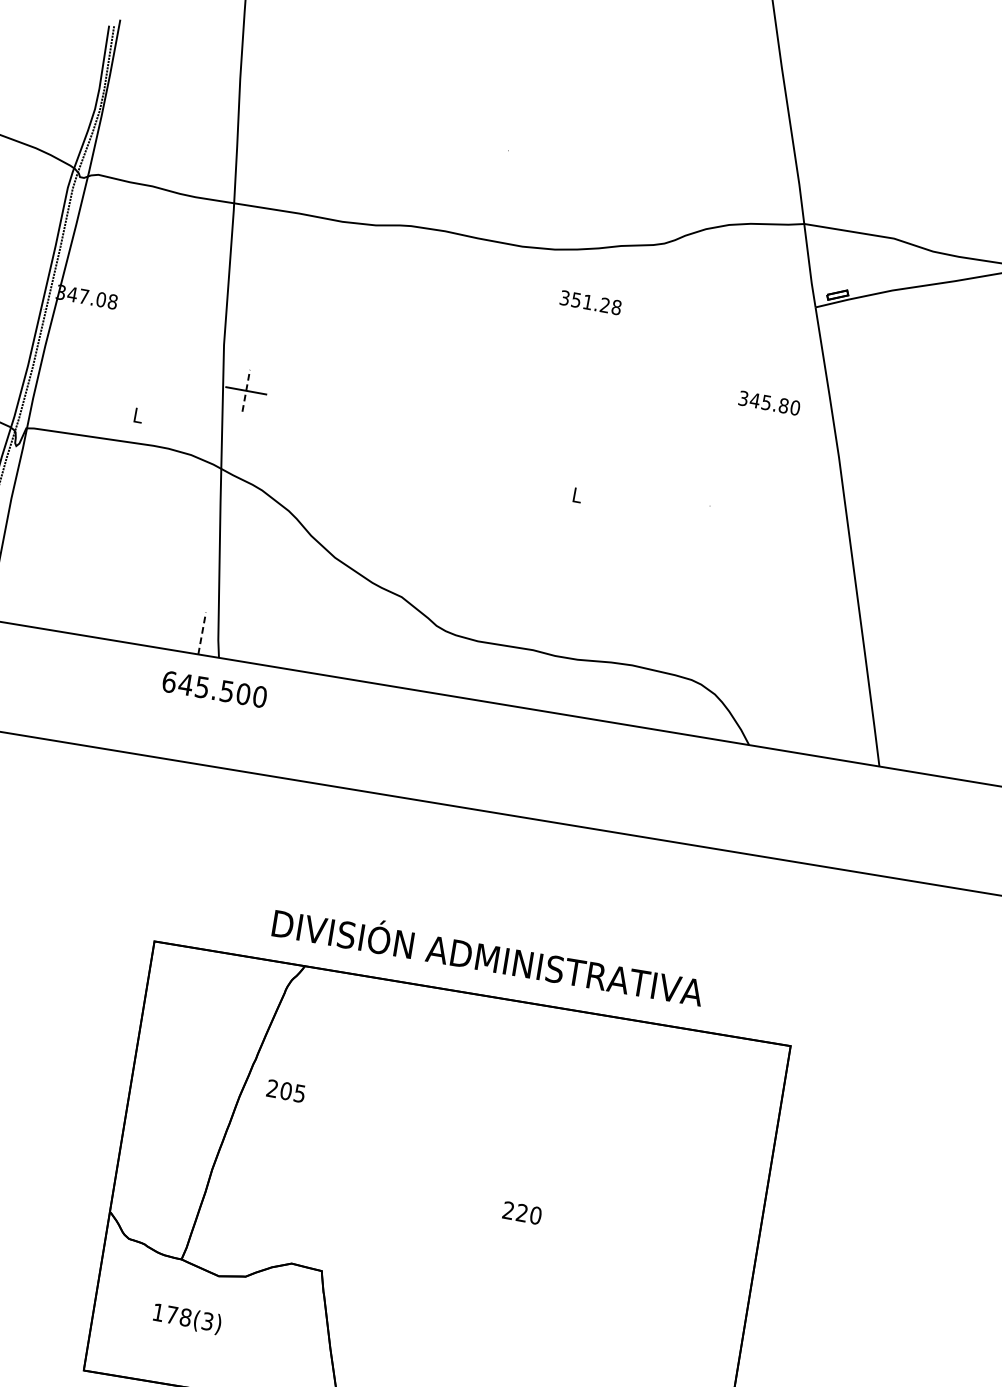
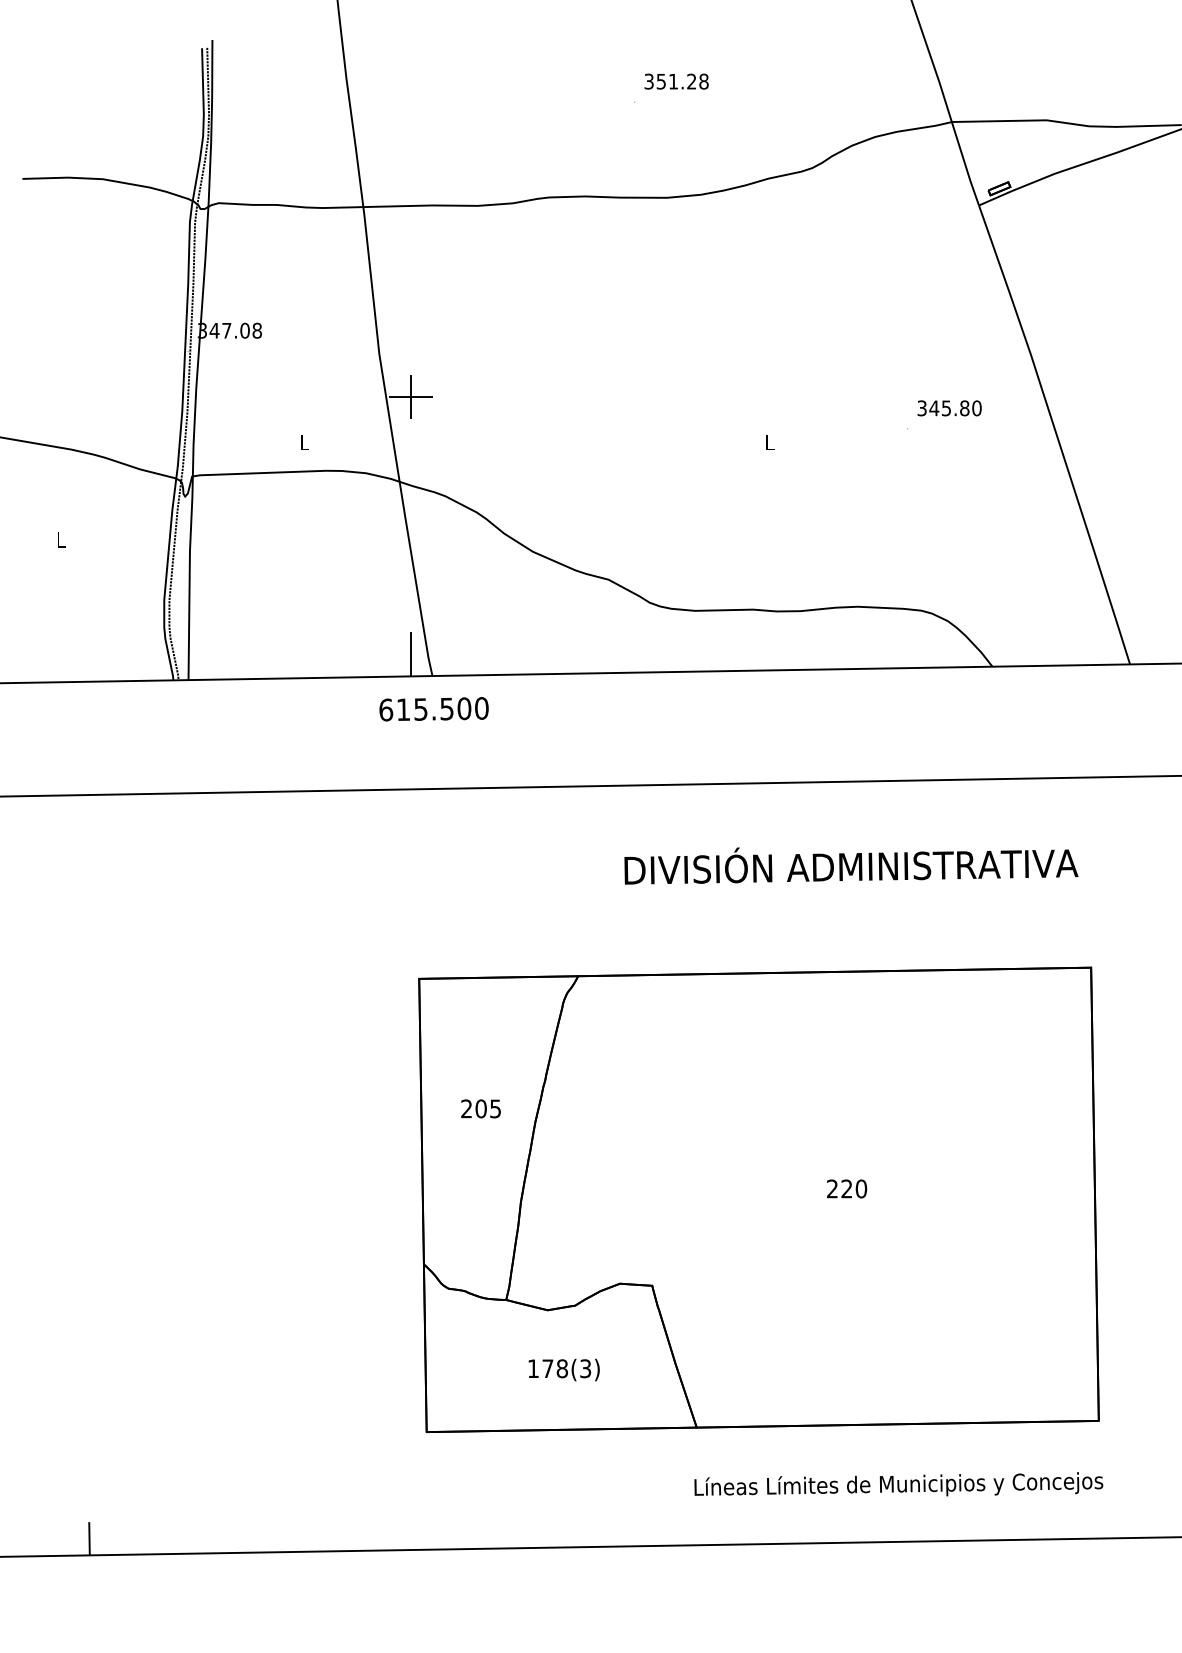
text: (590, 302) -> (676, 81), moved
line: (246, 390) -> (410, 396), dashed -> solid
text: (769, 403) -> (949, 408), moved
line: (202, 632) -> (410, 653), dashed -> solid
text: (185, 684) -> (403, 709), 645.500 -> 615.500
text: (488, 956) -> (851, 865), moved
text: (285, 1090) -> (480, 1108), moved
text: (186, 1318) -> (563, 1369), moved

